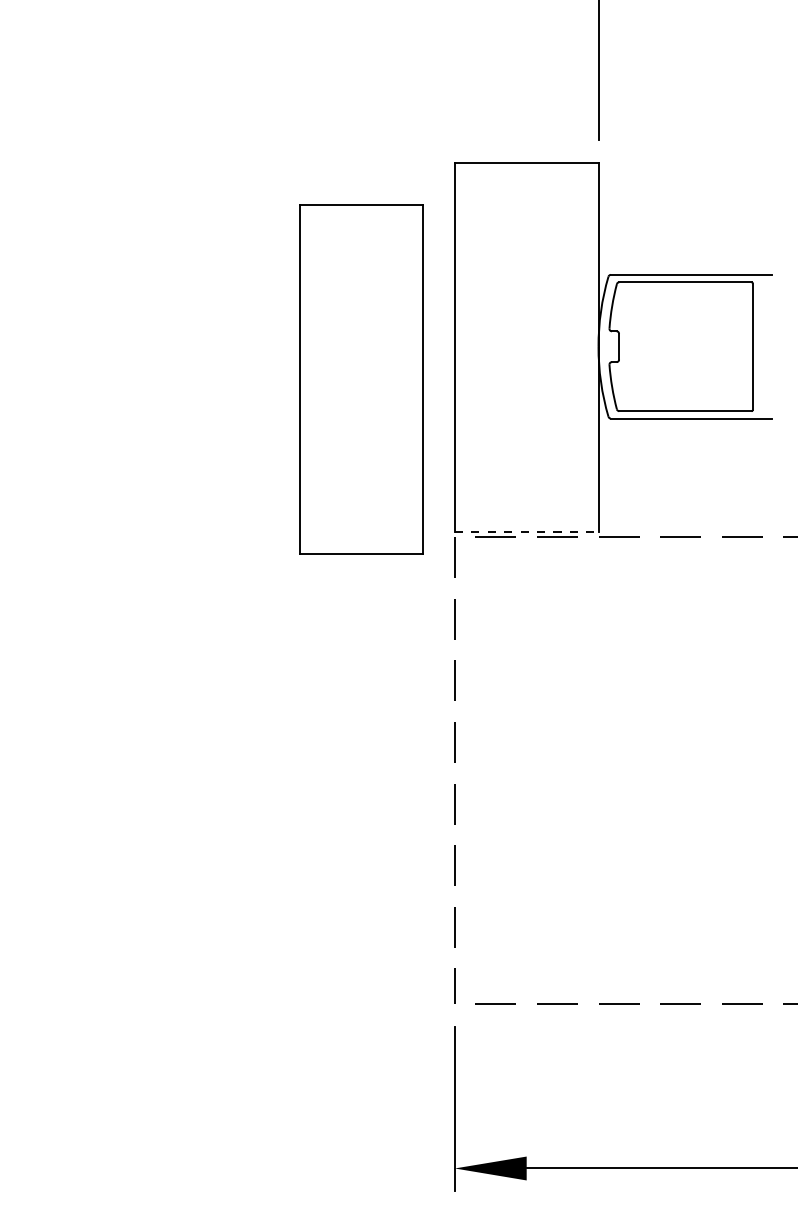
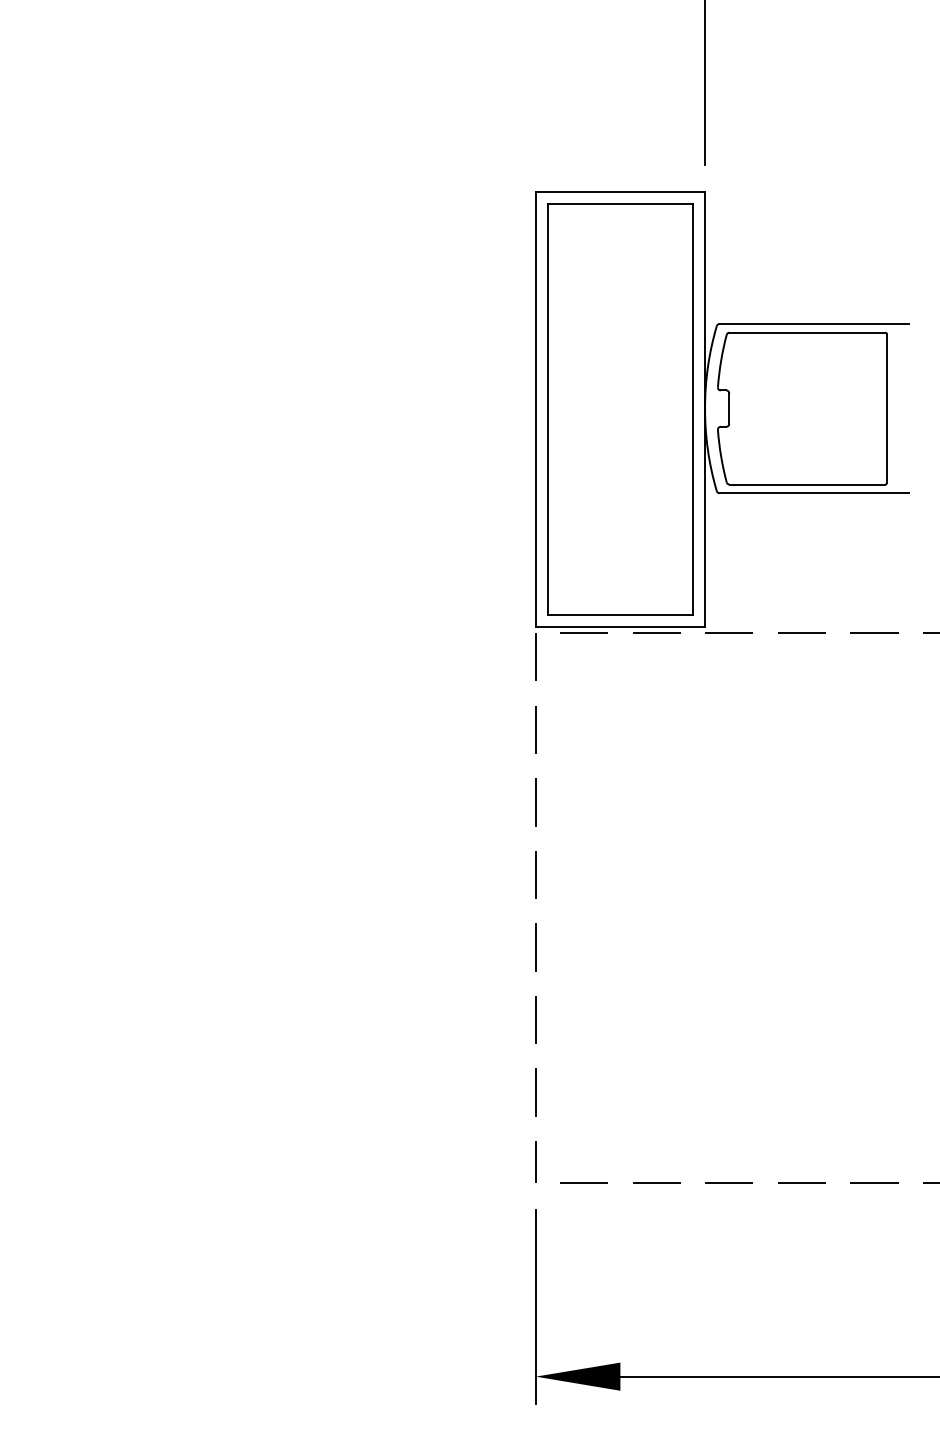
part: (361, 379) -> (620, 409), moved
line: (526, 532) -> (620, 627), dashed -> solid

